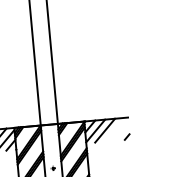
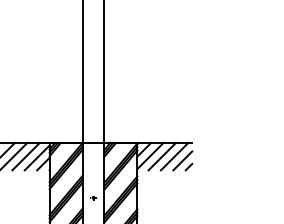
line: (114, 129) -> (174, 156), added
line: (121, 132) -> (182, 160), added

